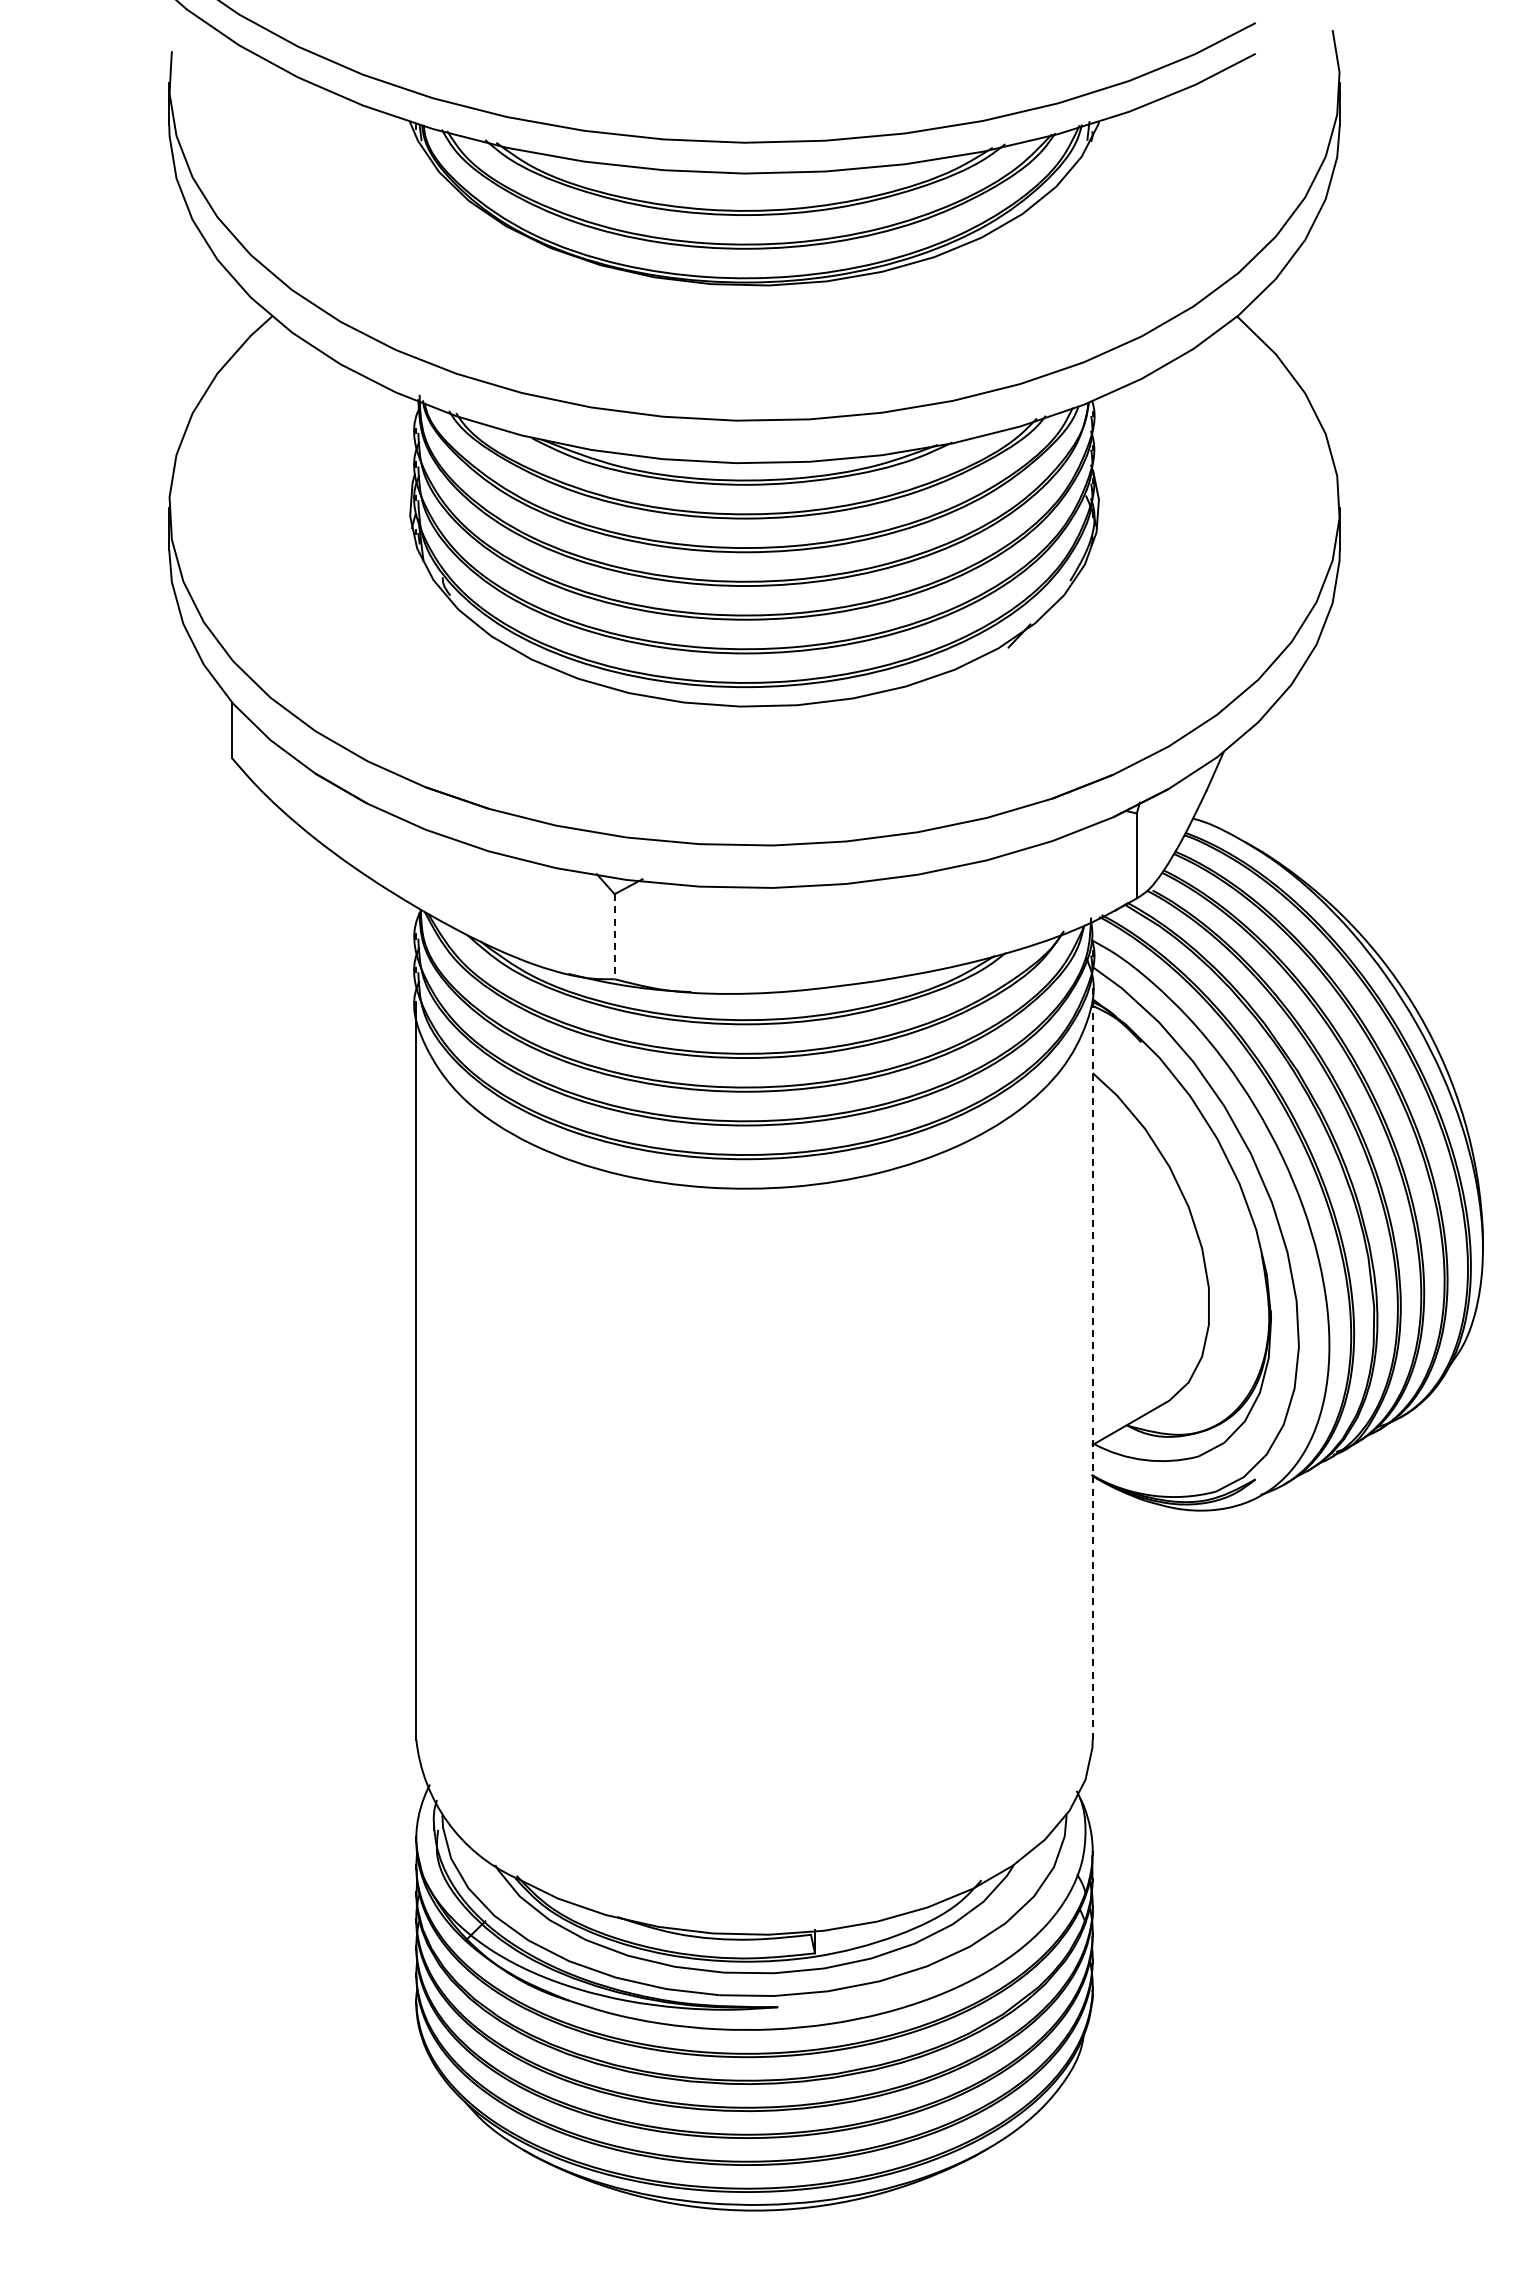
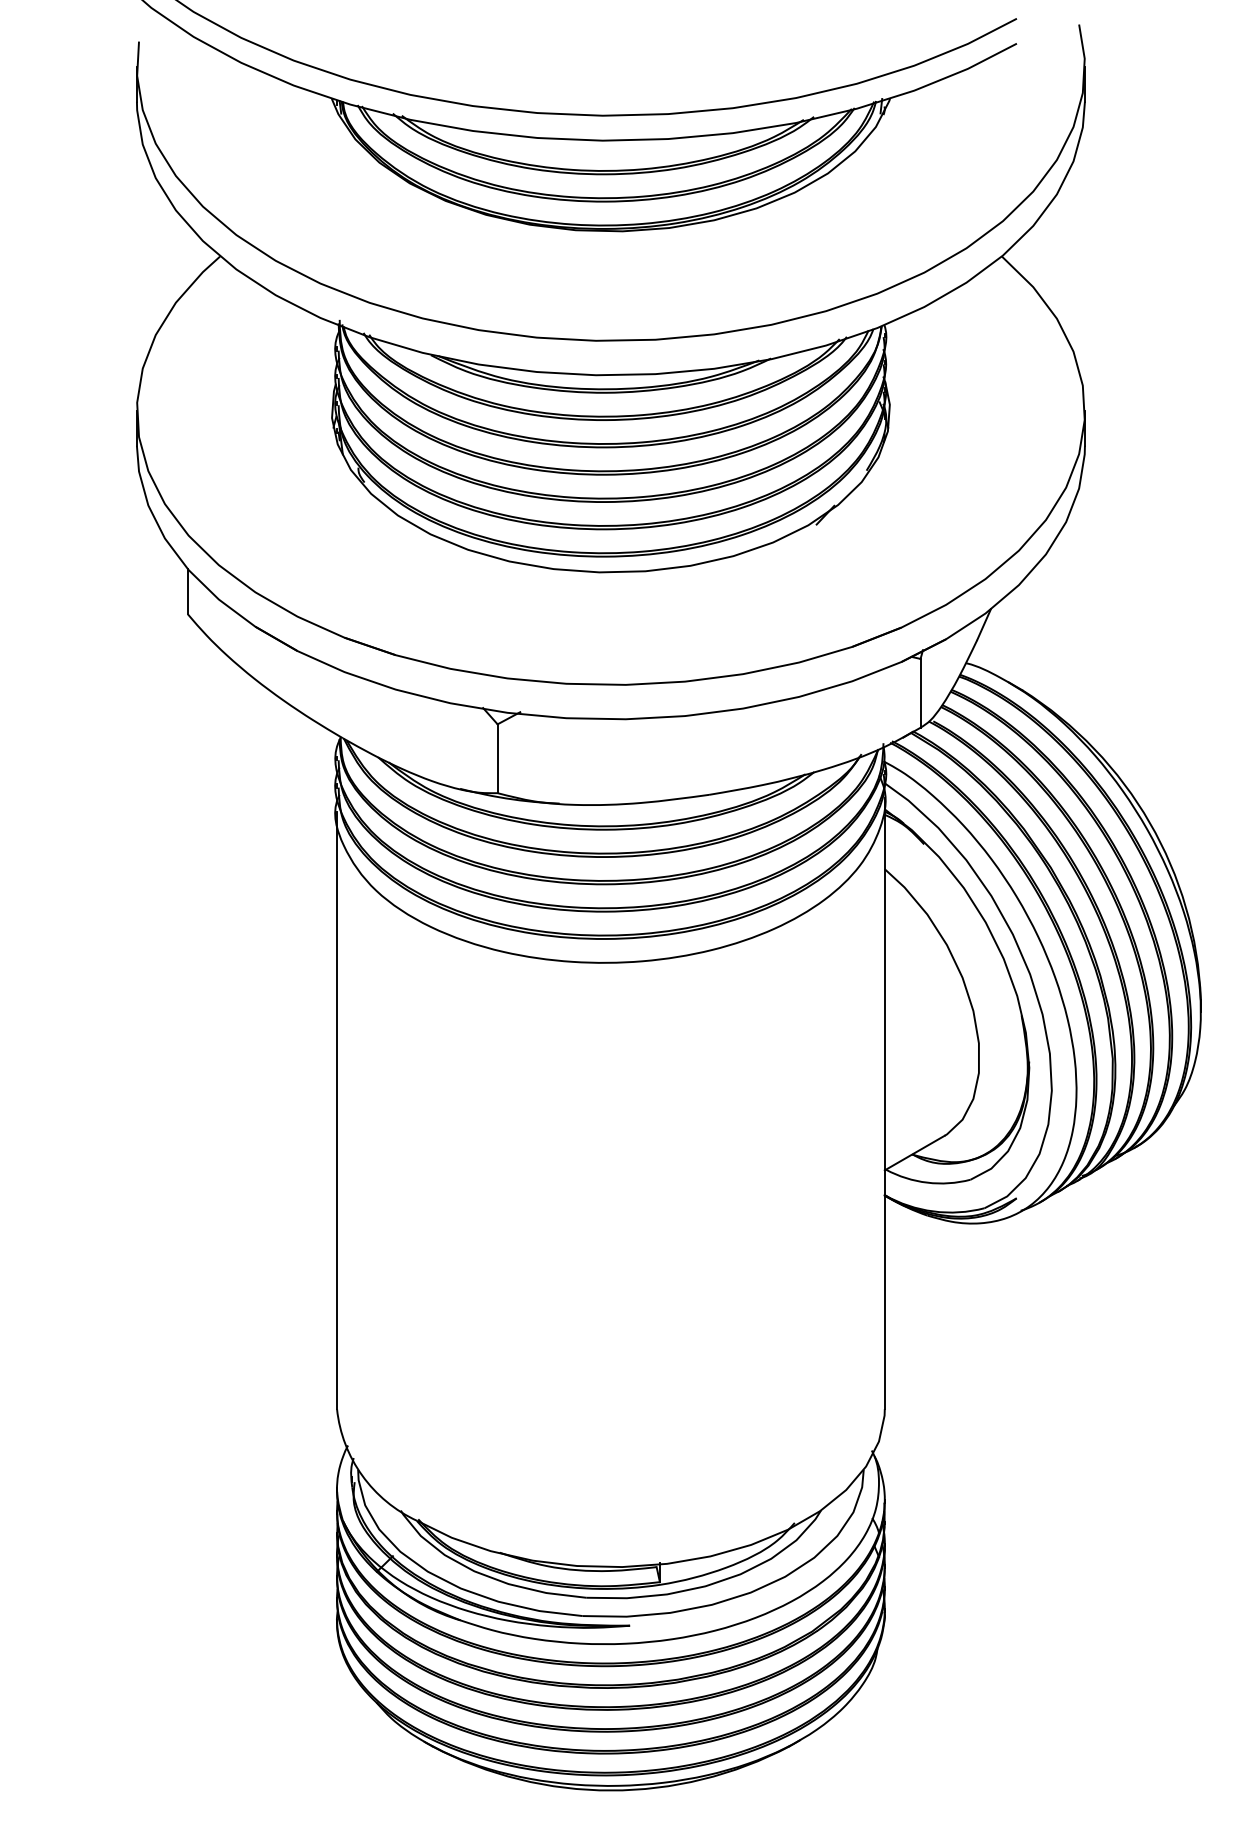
line: (614, 936) -> (497, 758), dashed -> solid
line: (1092, 1361) -> (884, 1102), dashed -> solid

